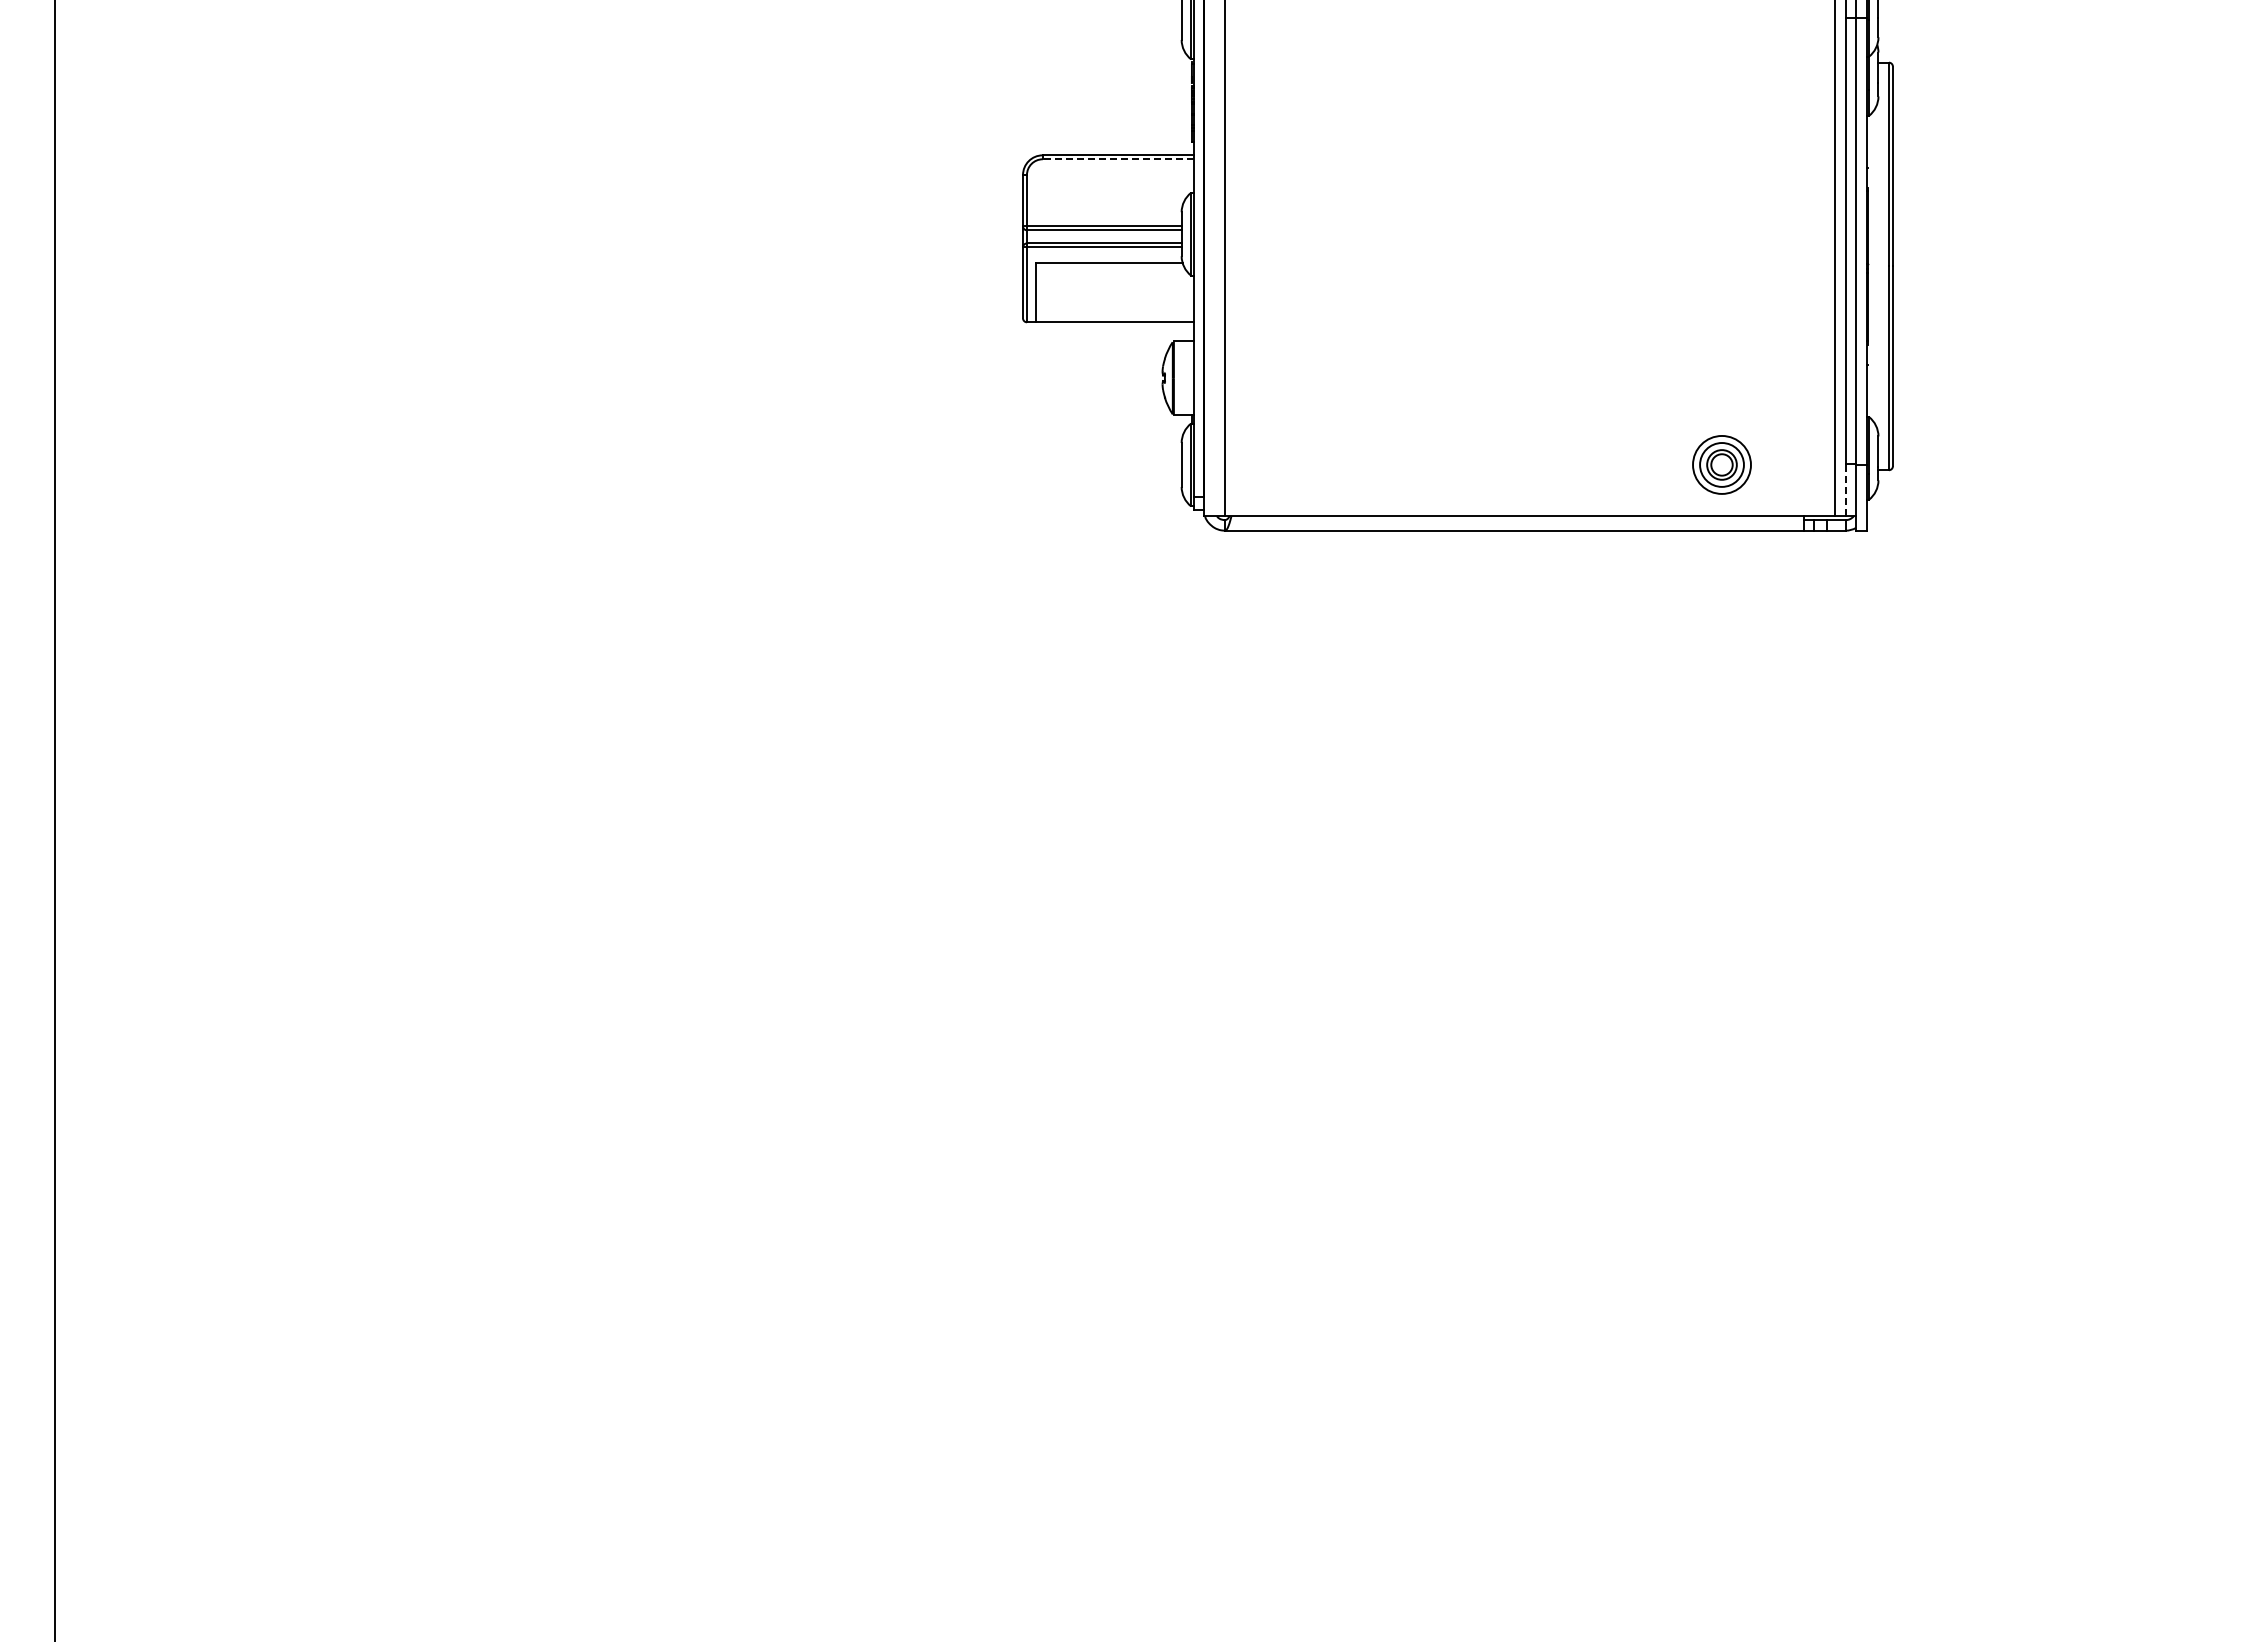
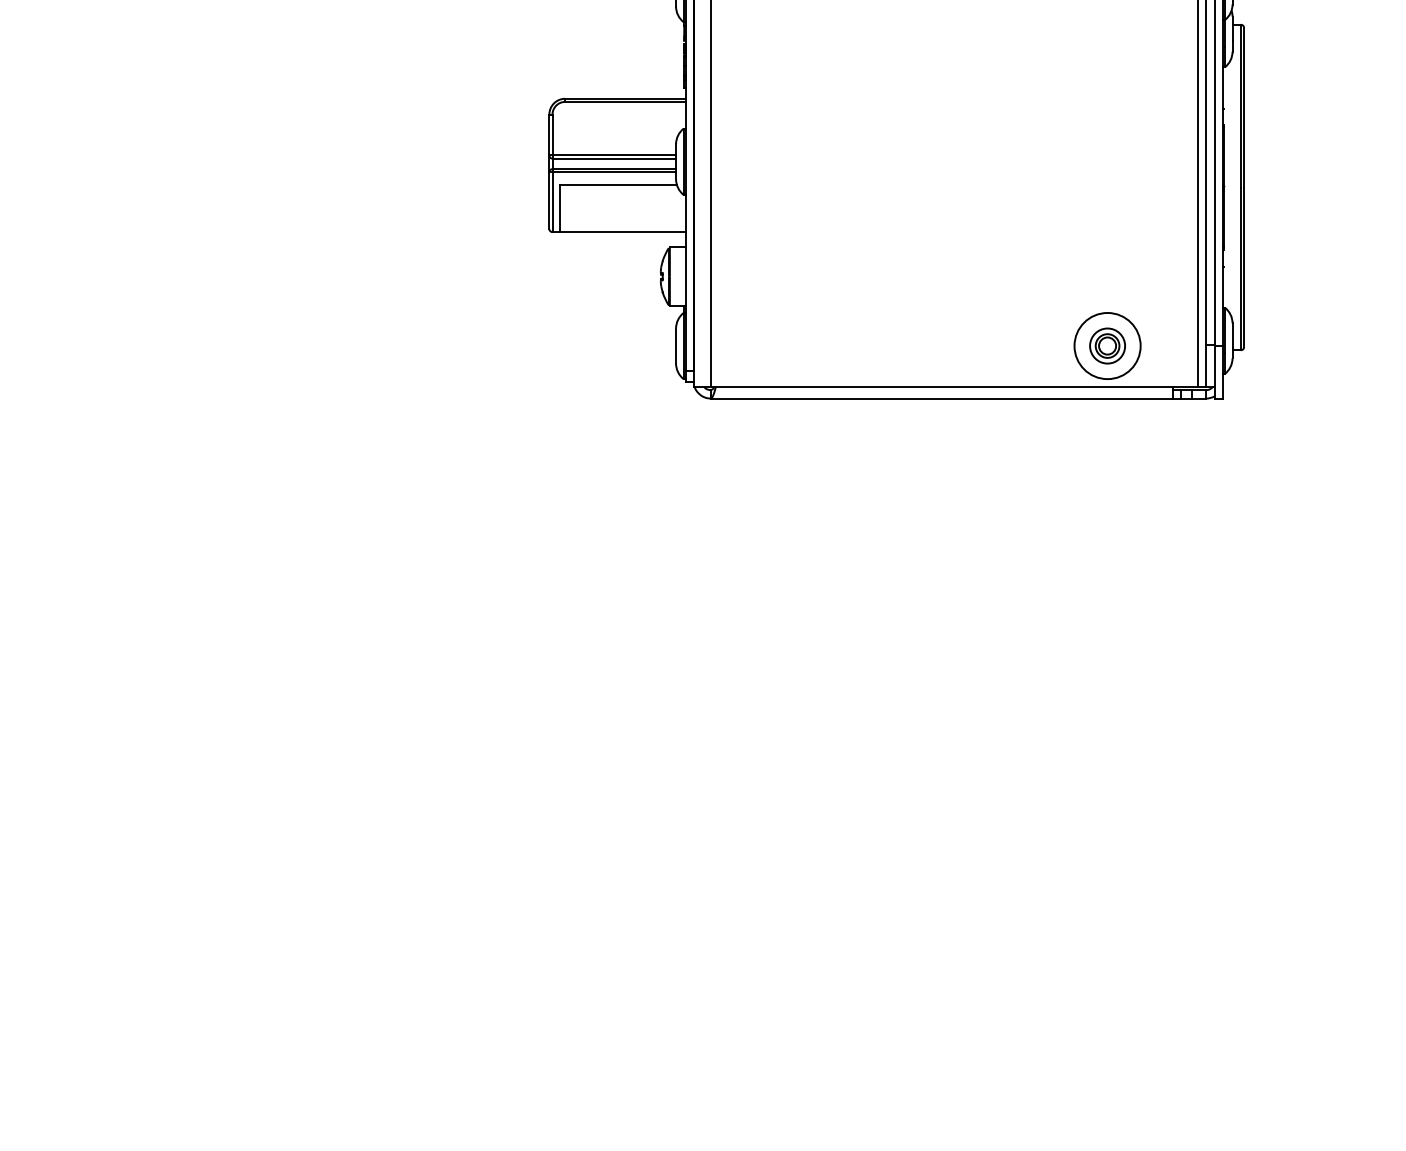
line: (1117, 159) -> (624, 102), dashed -> solid
circle: (1721, 464) -> (1107, 345), size x1.43
line: (1845, 489) -> (1206, 365), dashed -> solid

